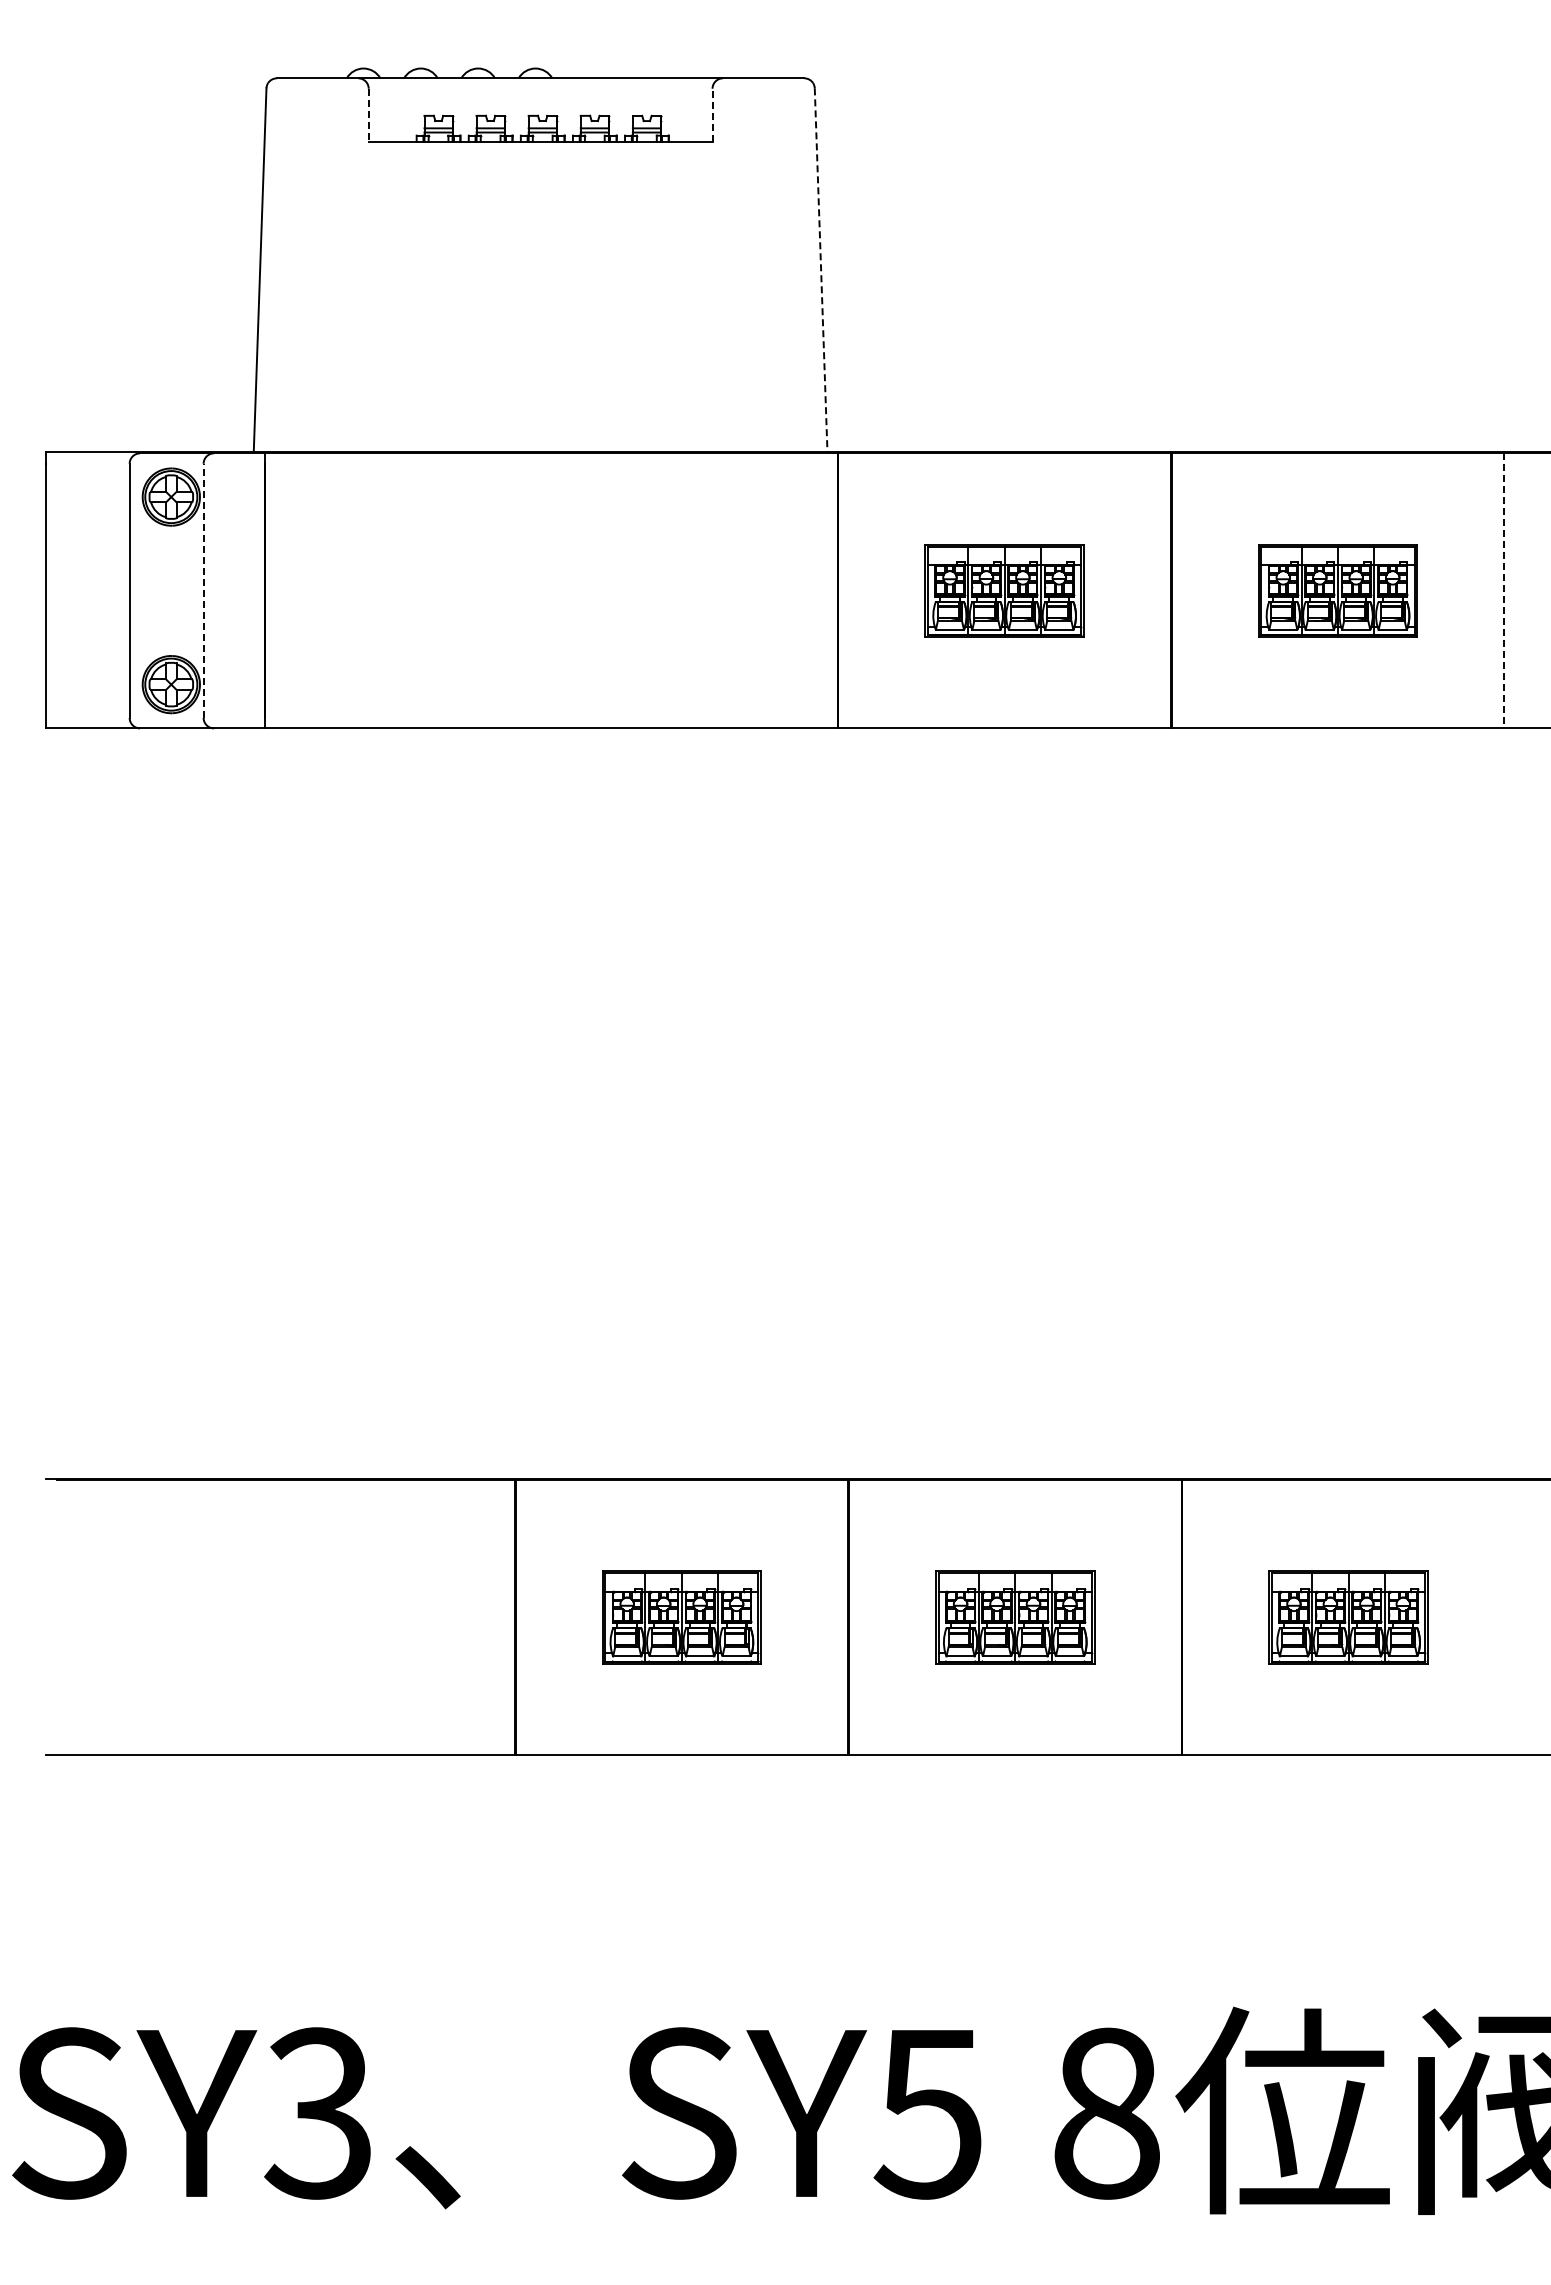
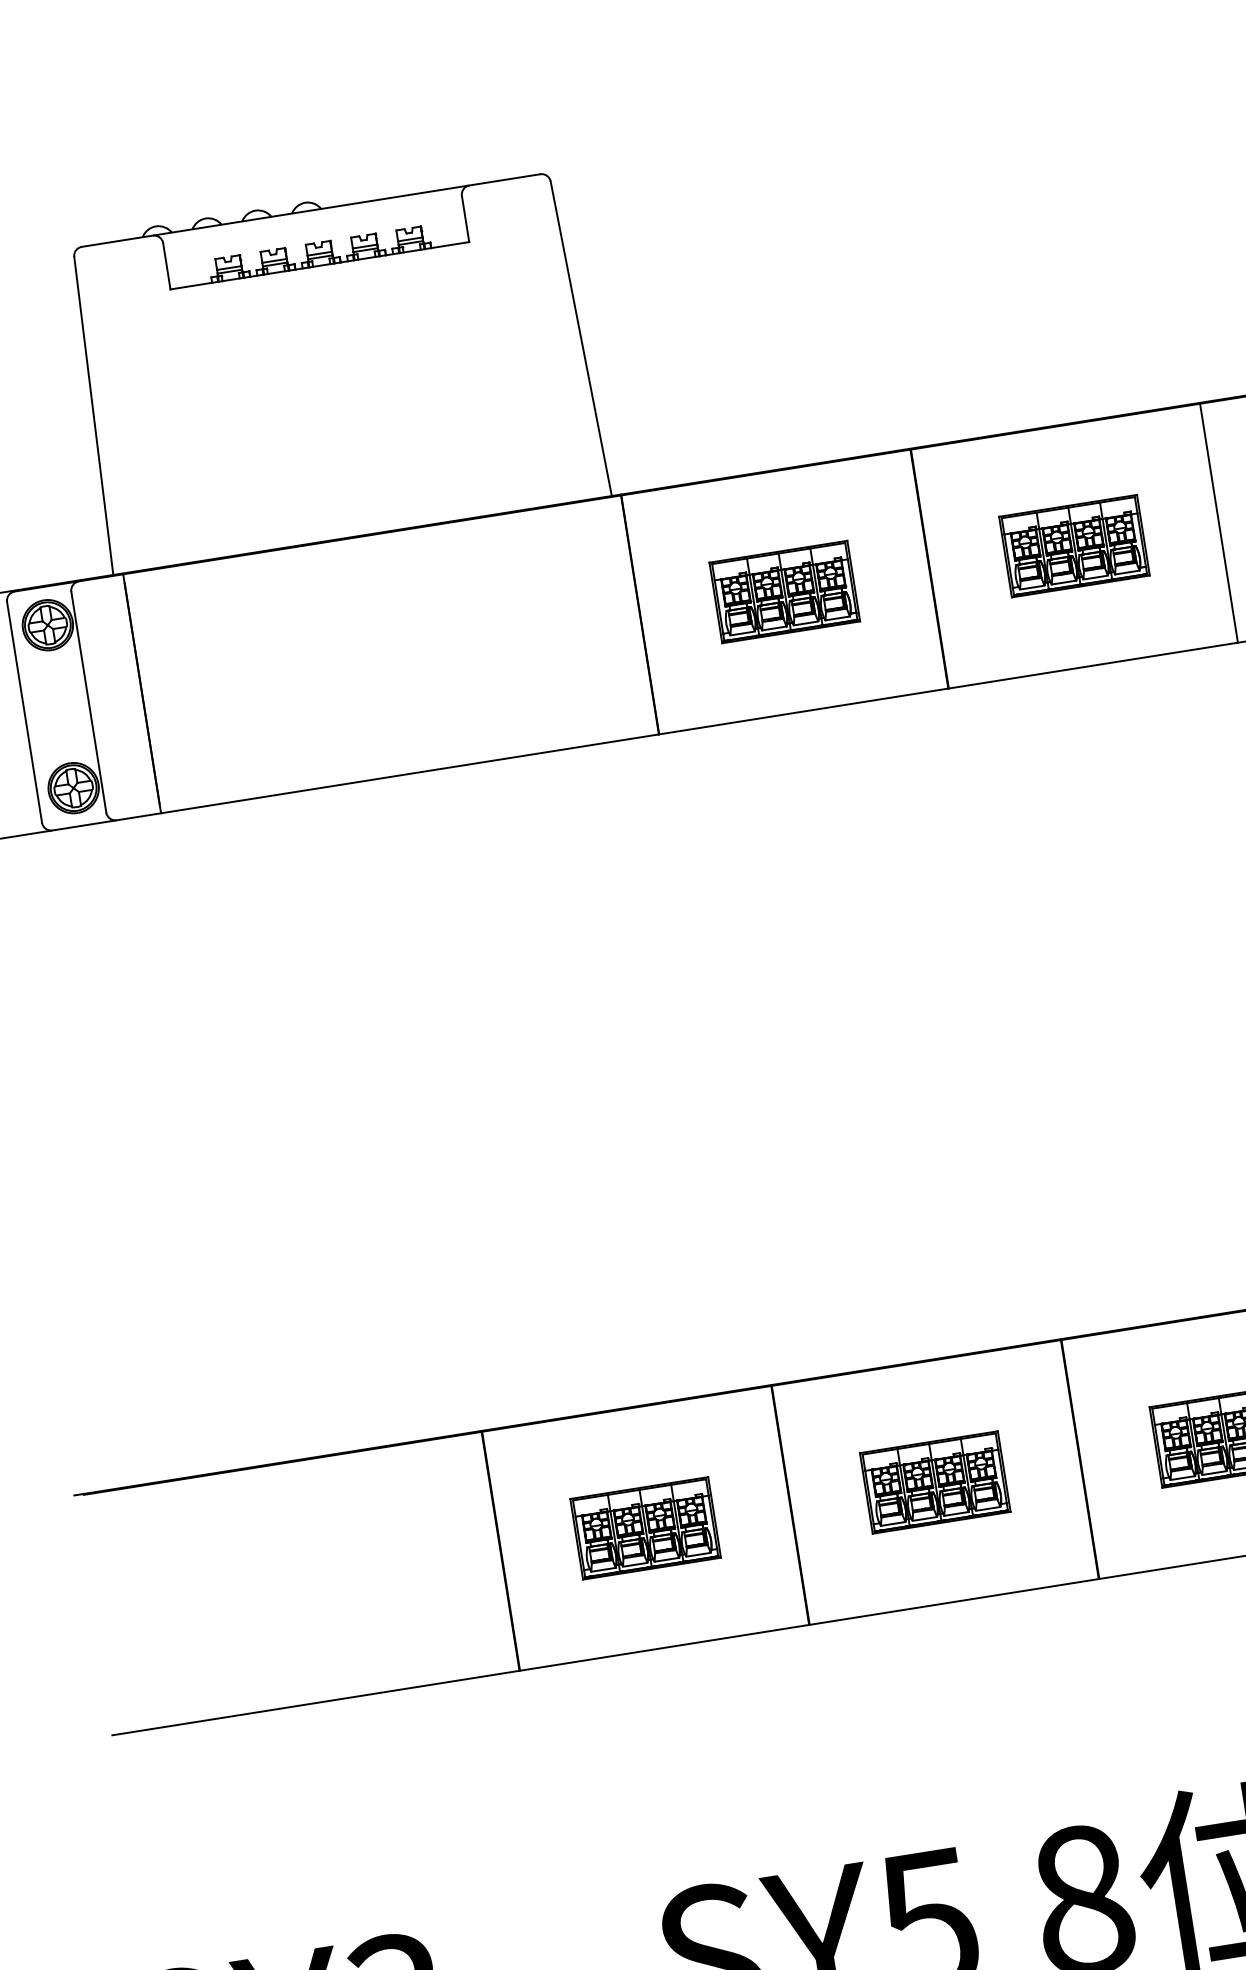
line: (368, 115) -> (166, 266), dashed -> solid
line: (712, 115) -> (465, 219), dashed -> solid
line: (821, 270) -> (581, 338), dashed -> solid
line: (203, 590) -> (88, 701), dashed -> solid
line: (1504, 590) -> (1219, 522), dashed -> solid

